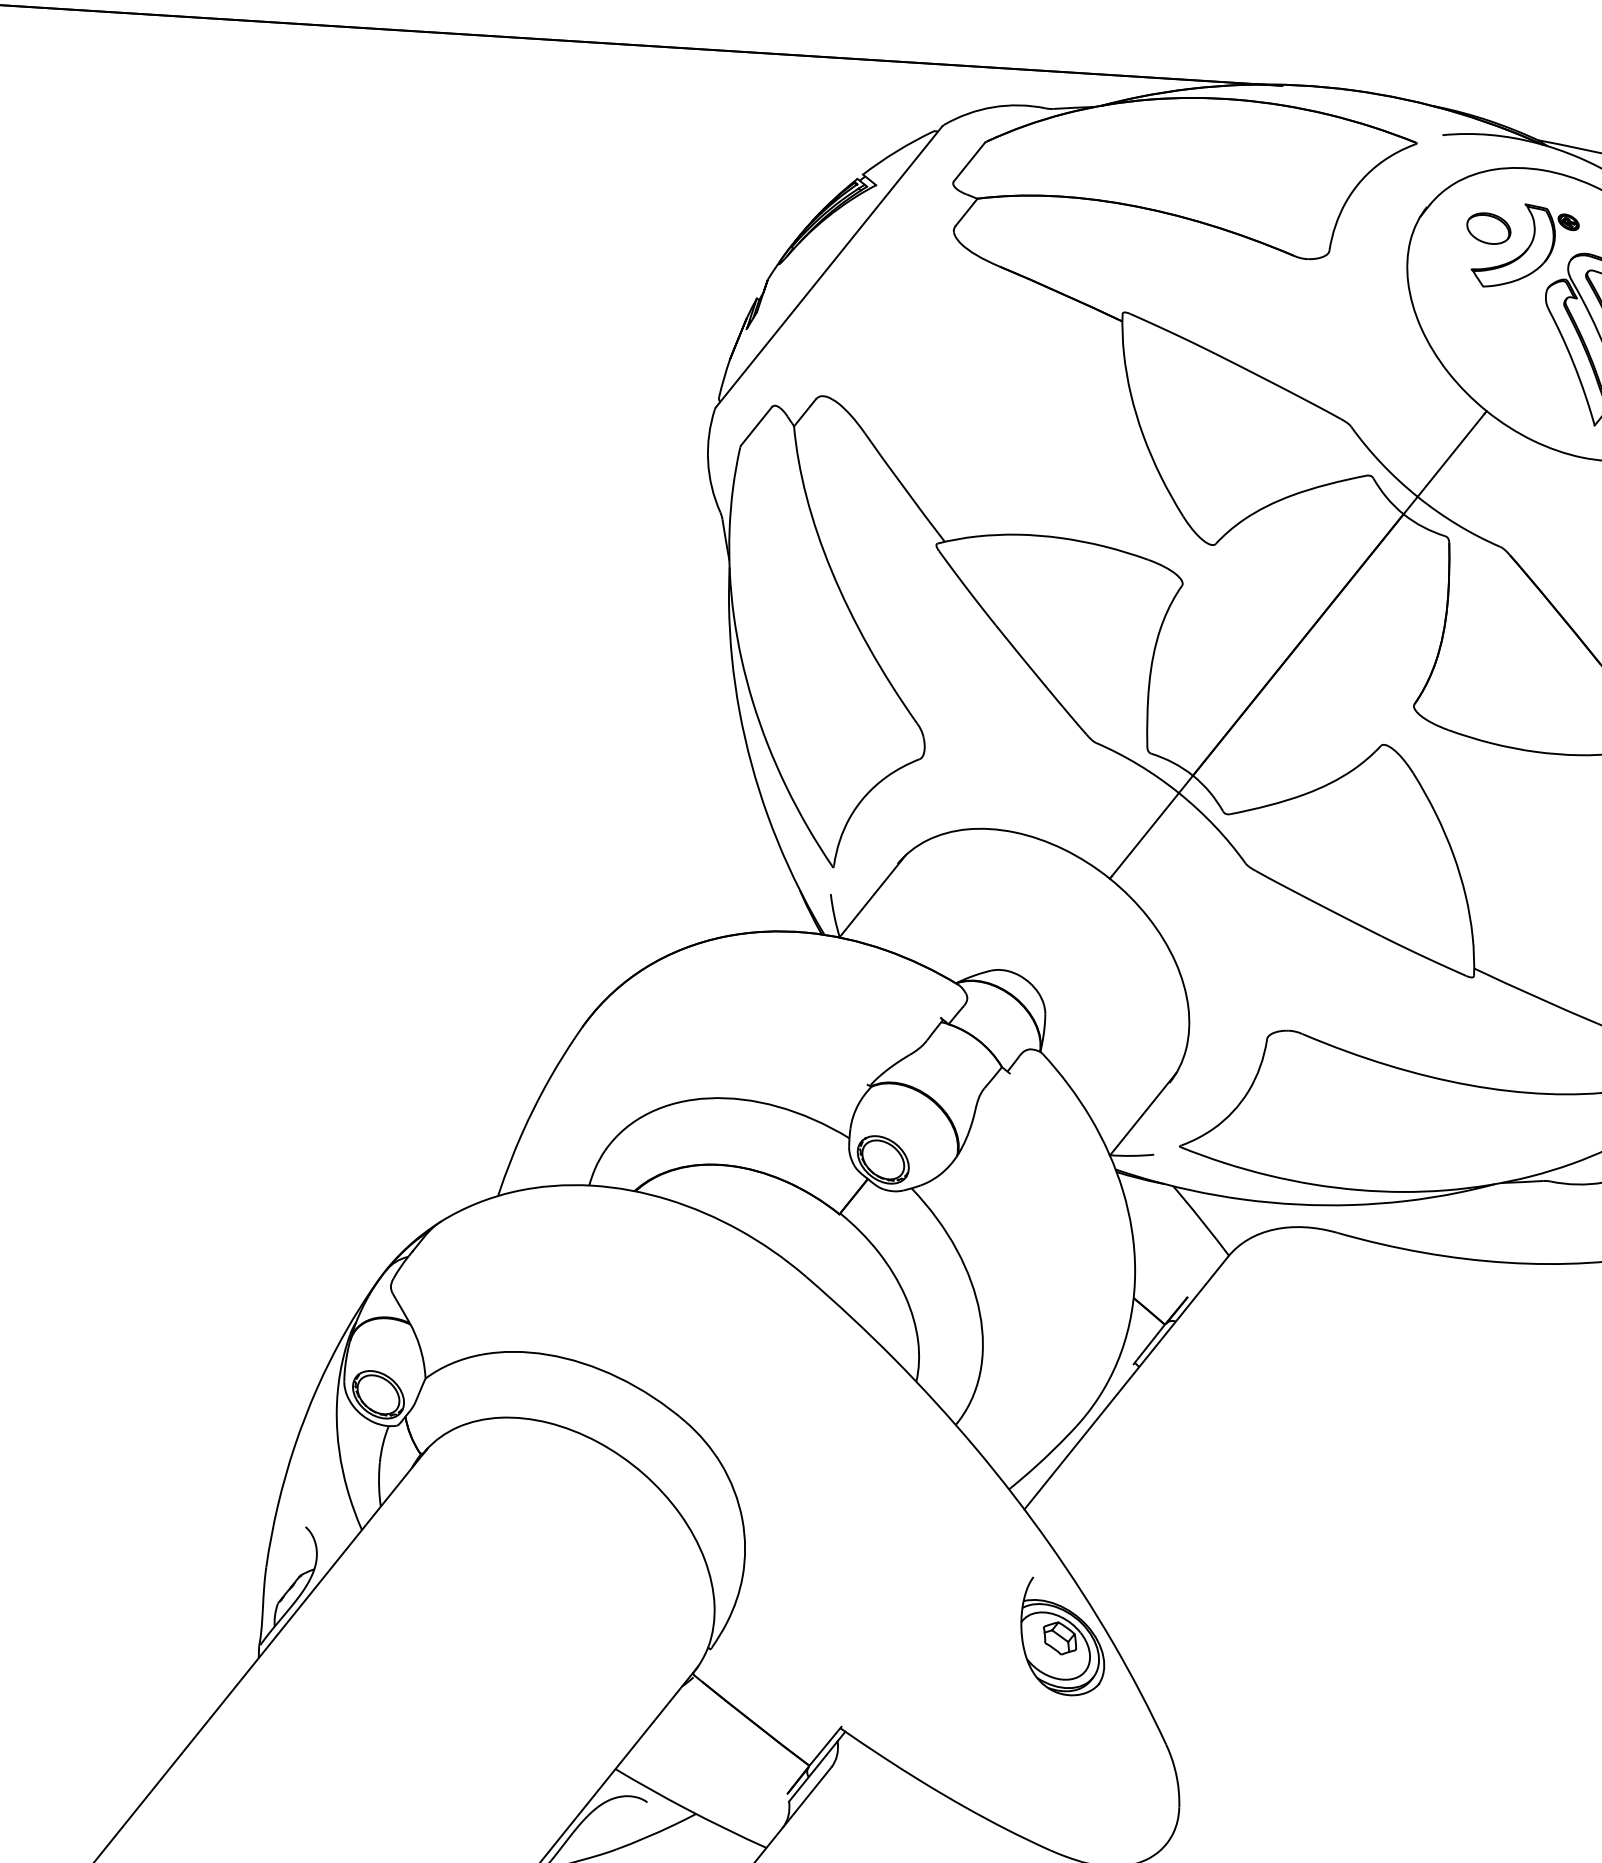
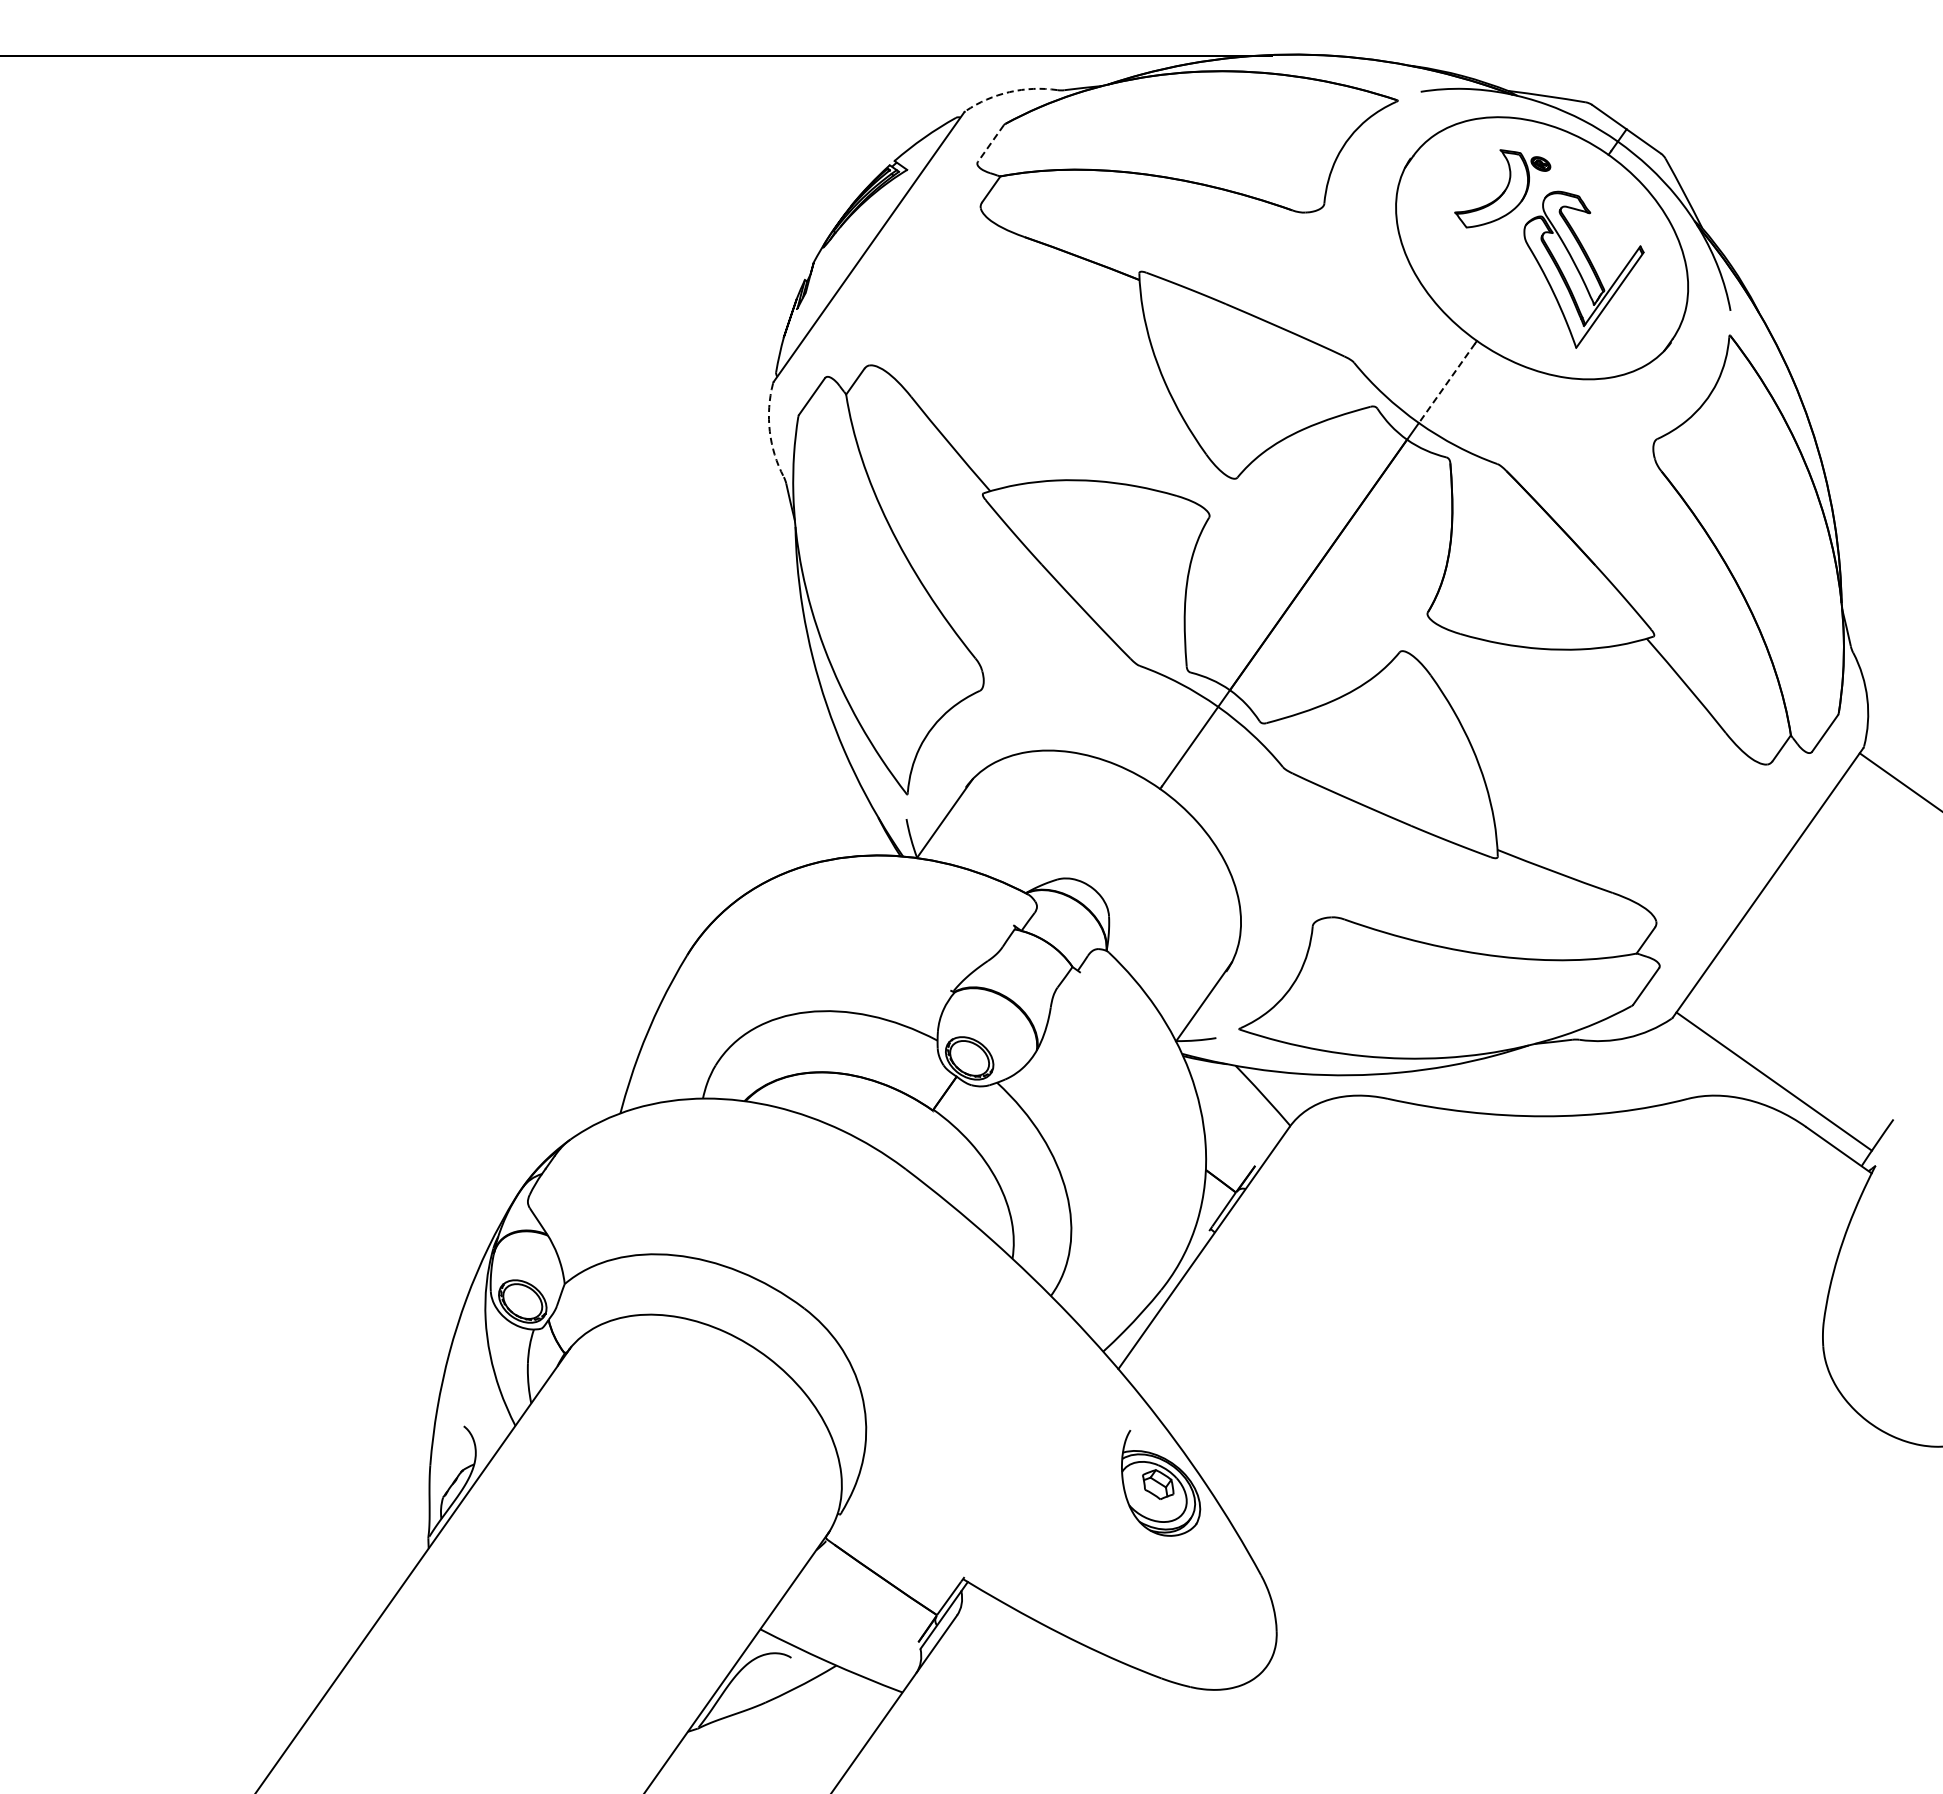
arc: (993, 107) -> (1009, 92), solid -> dashed
line: (968, 162) -> (990, 143), solid -> dashed
part: (1488, 227) -> (1468, 173), removed
line: (1451, 455) -> (1447, 383), solid -> dashed
arc: (707, 461) -> (769, 431), solid -> dashed

